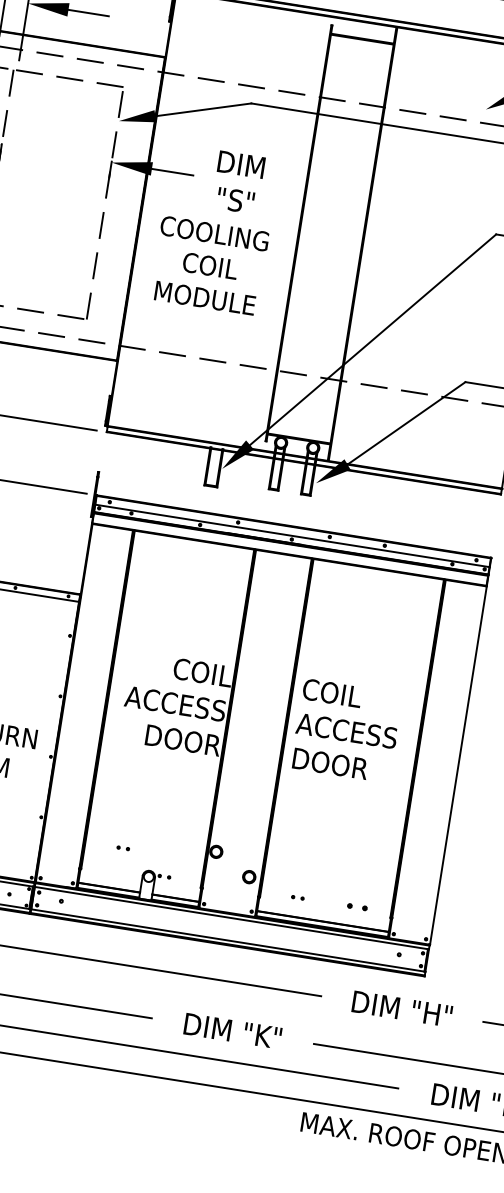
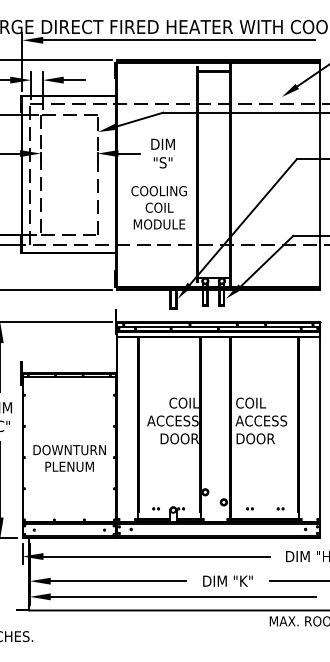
text: (208, 265) -> (158, 207), moved
part: (122, 847) -> (155, 508), moved
part: (357, 906) -> (280, 508), size x0.62

